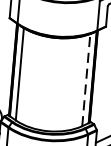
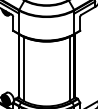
line: (85, 79) -> (69, 68), dashed -> solid

